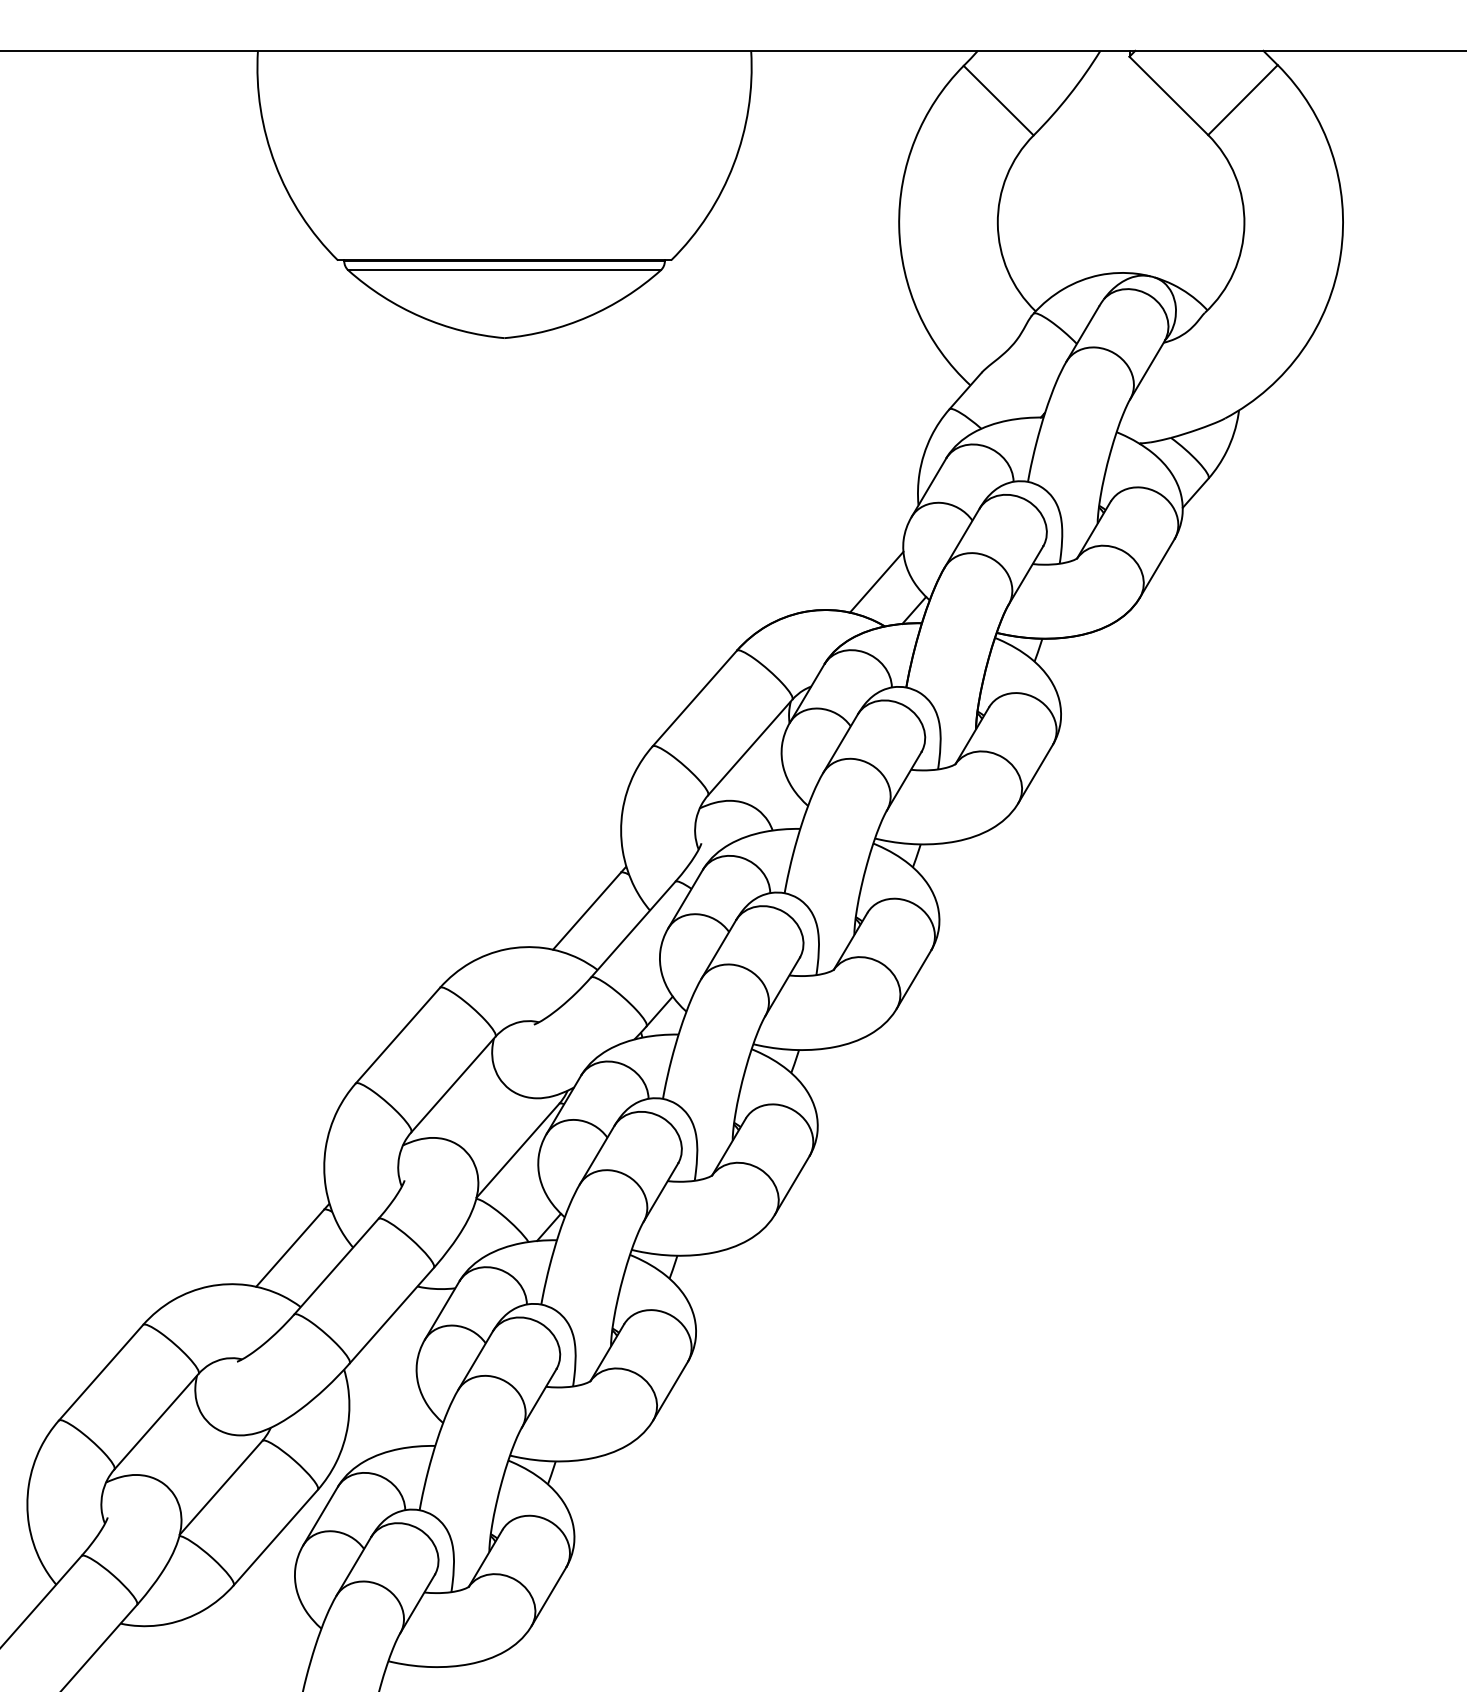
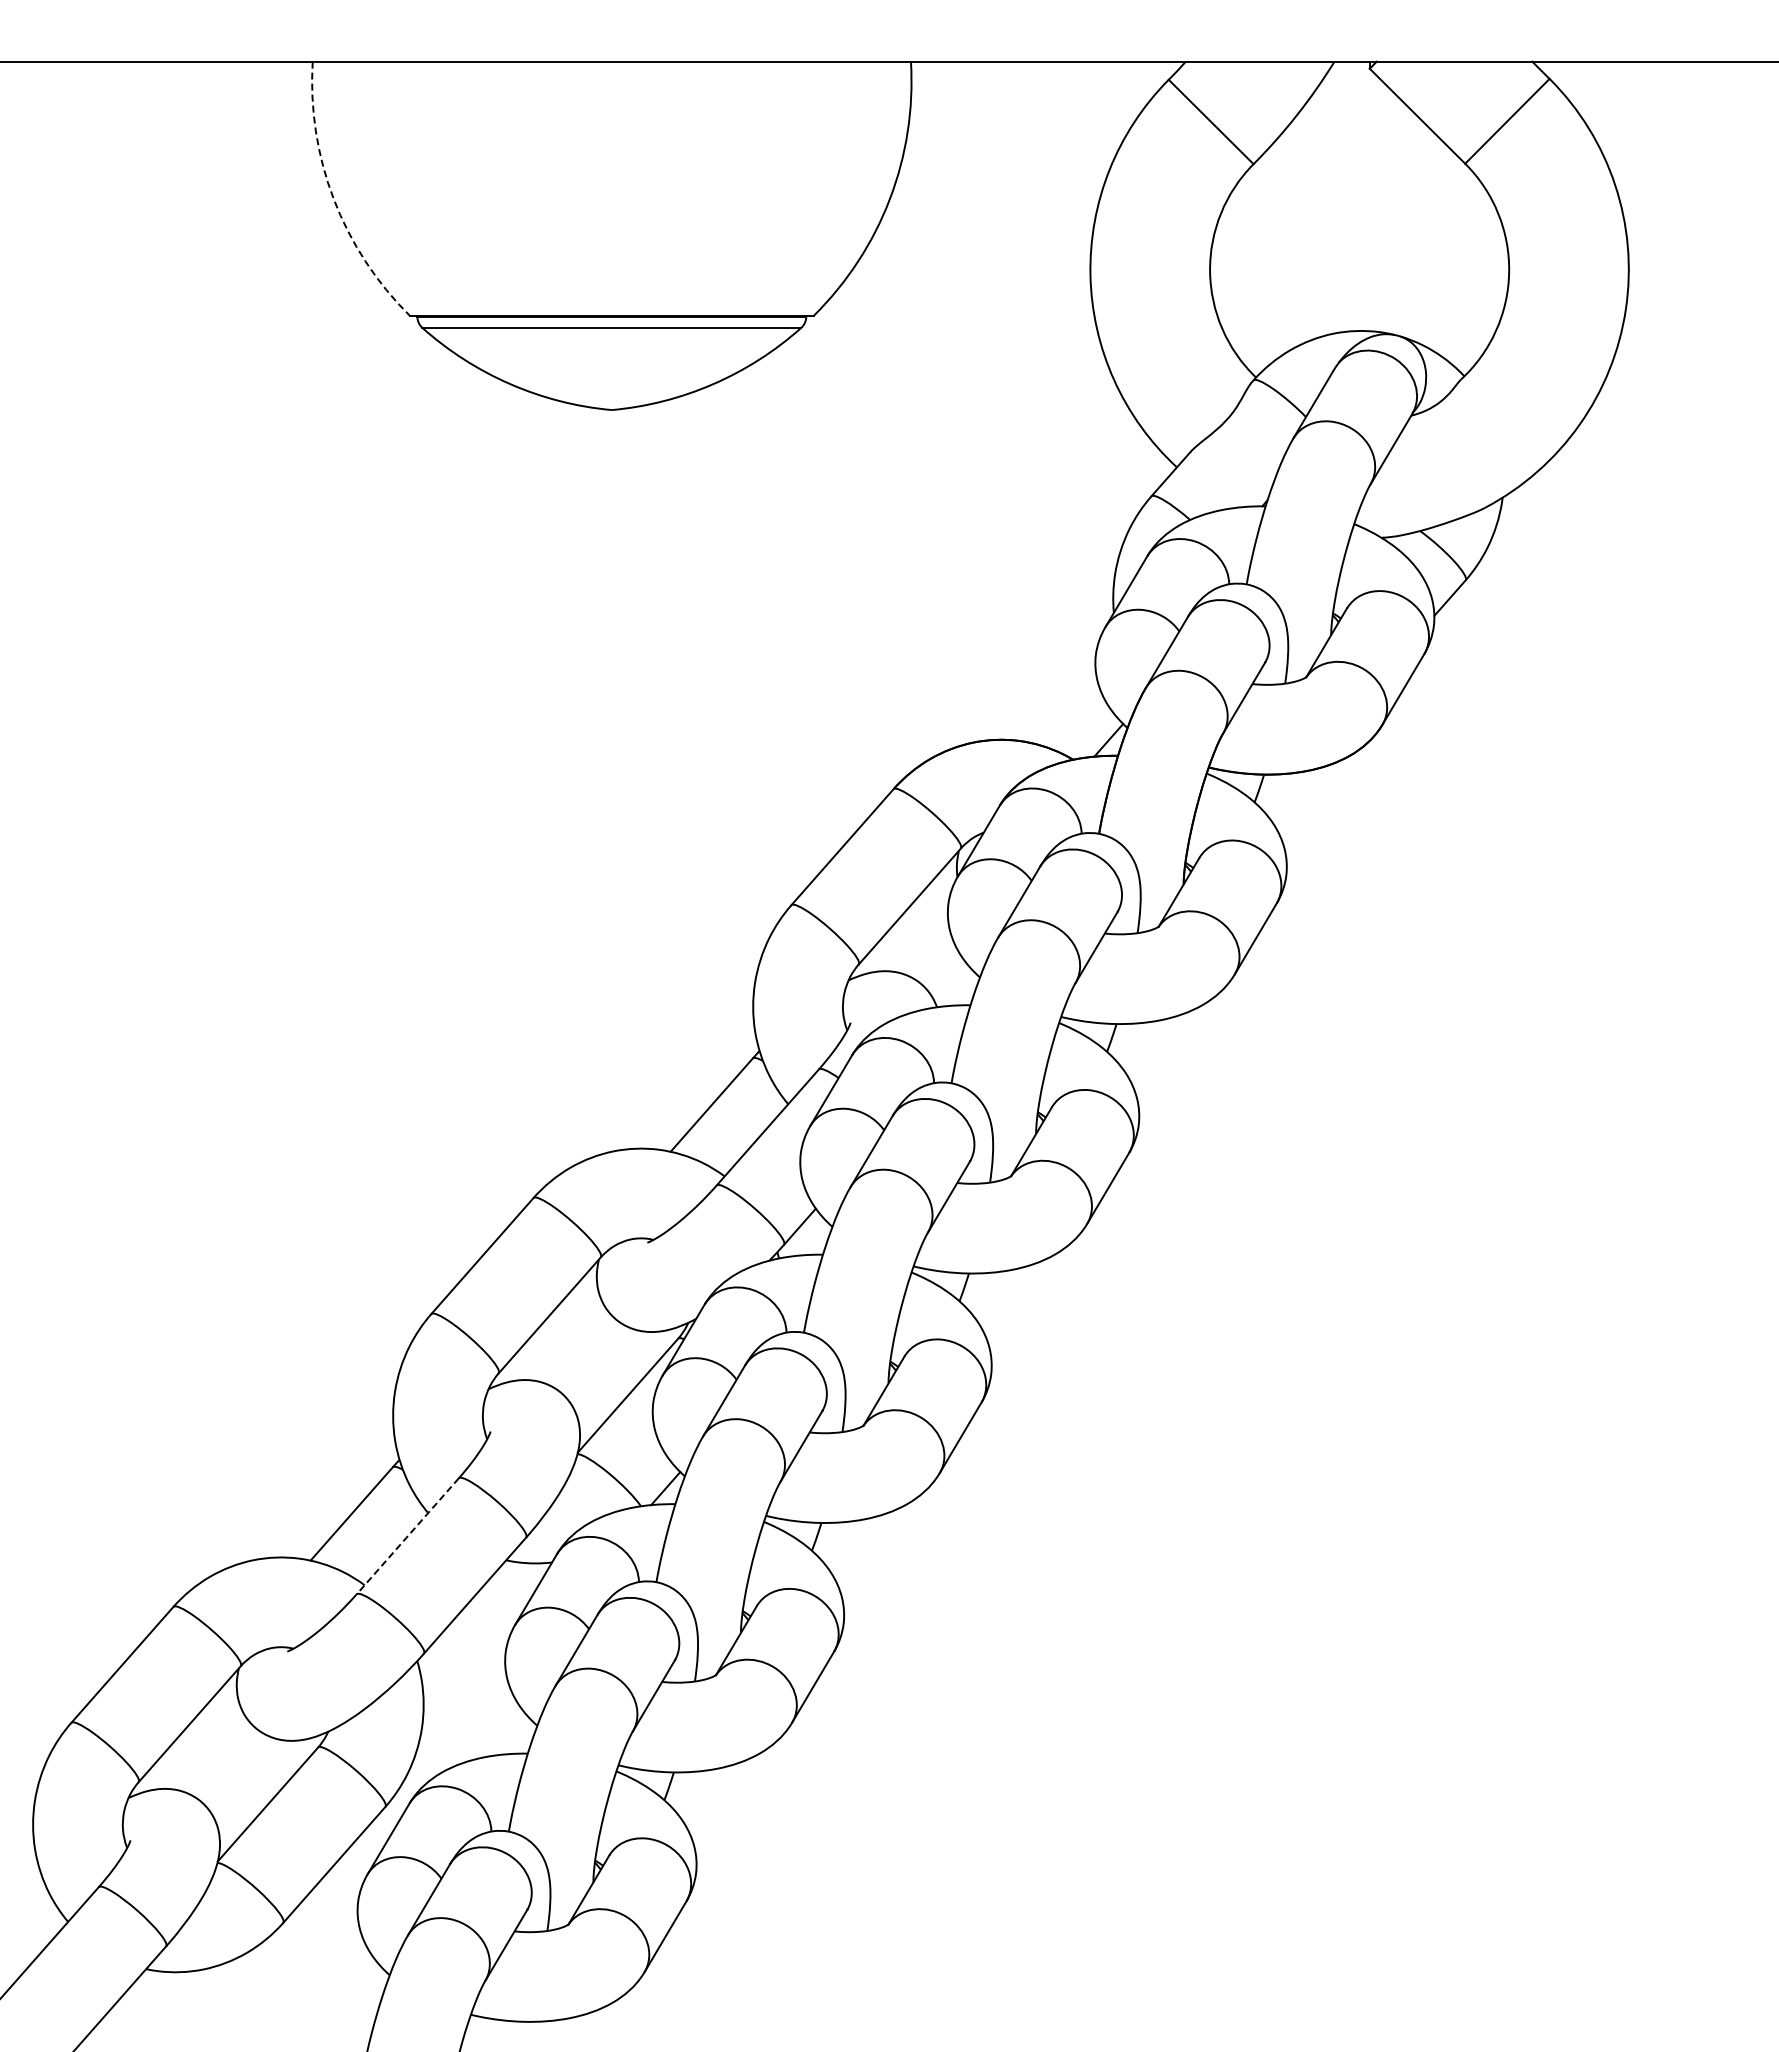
arc: (275, 164) -> (333, 199), solid -> dashed
line: (876, 581) -> (1062, 705), removed
line: (336, 1266) -> (407, 1536), solid -> dashed

